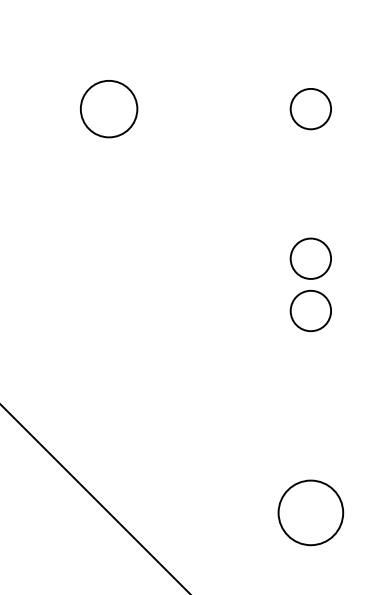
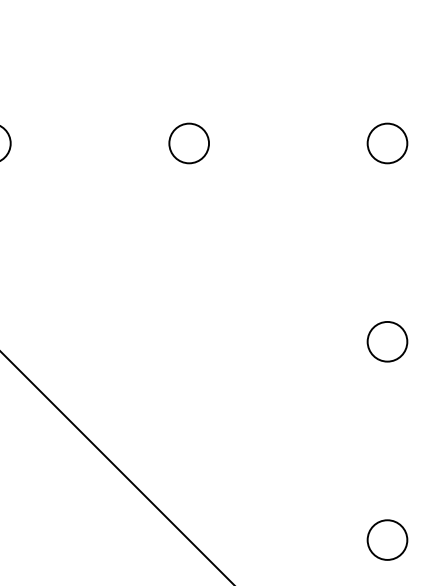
circle: (108, 109) -> (188, 143), size x0.71
circle: (310, 258) -> (387, 290), removed
circle: (310, 512) -> (387, 539), size x0.62

